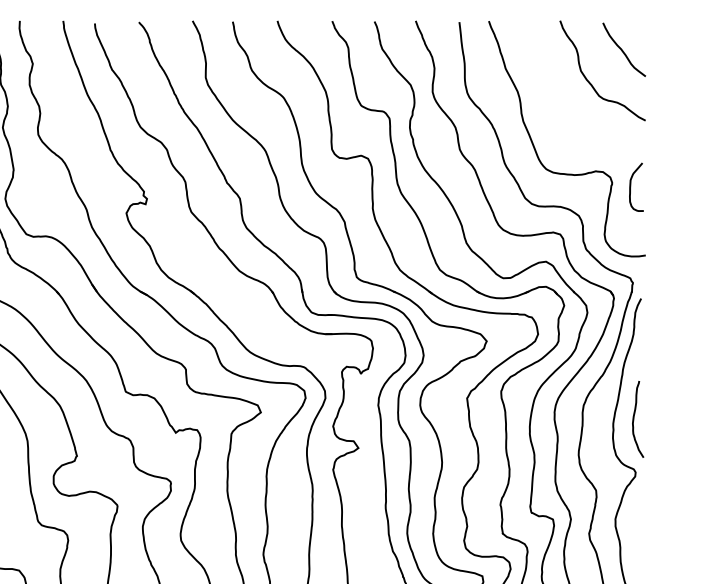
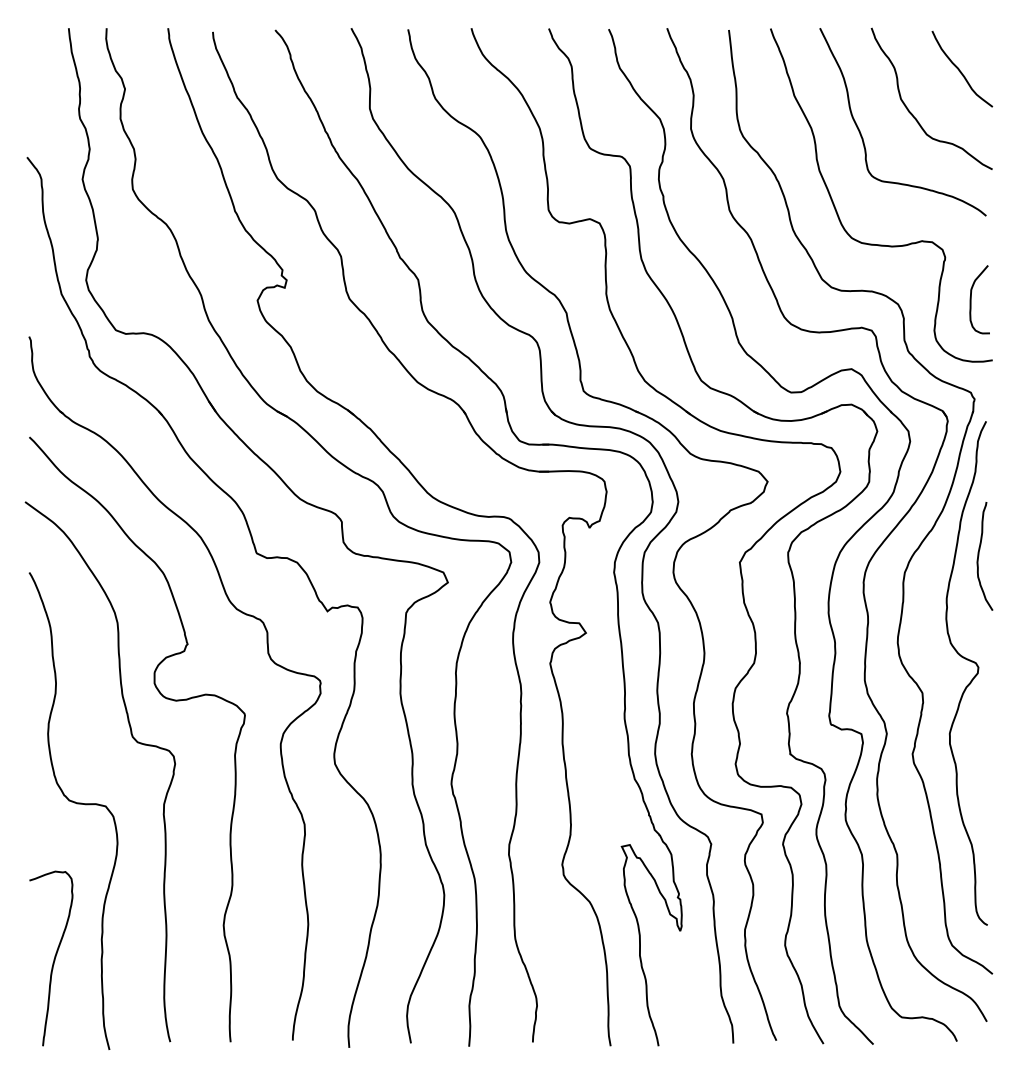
curve: (553, 96) -> (862, 135), added
curve: (630, 187) -> (971, 299), moved
curve: (634, 419) -> (979, 556), moved

